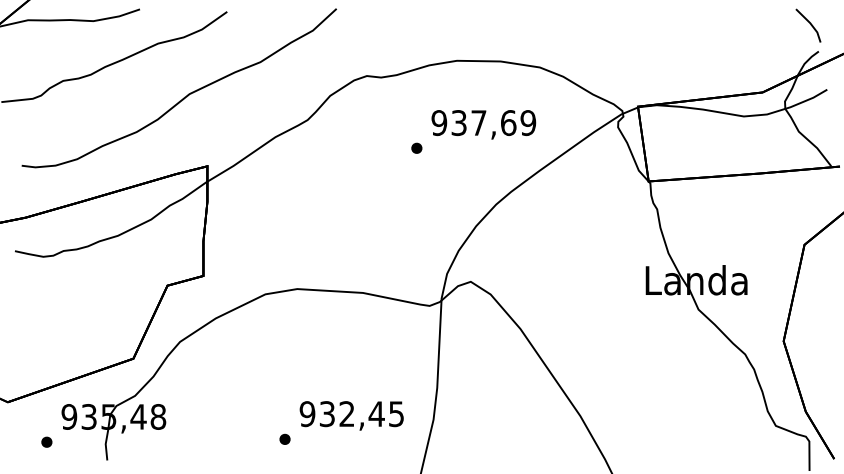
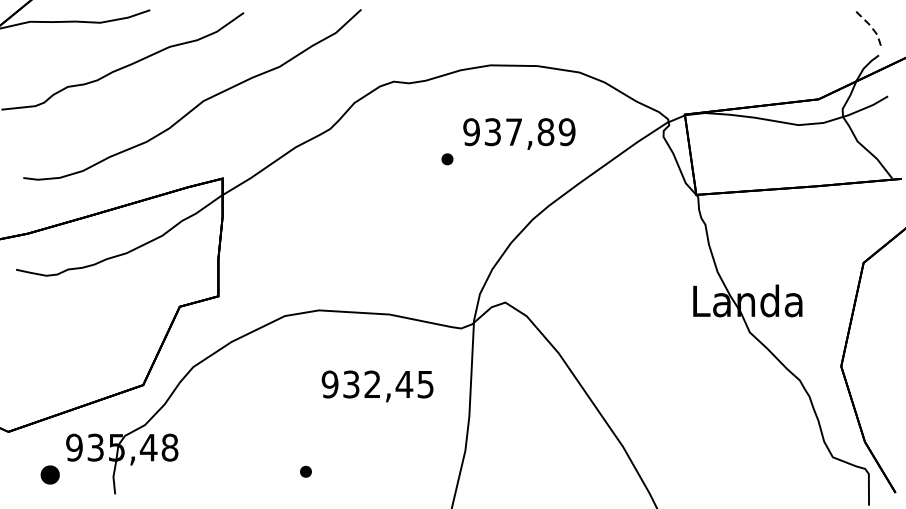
line: (810, 23) -> (870, 25), solid -> dashed
text: (508, 122) -> (545, 131), 937,69 -> 937,89
text: (351, 415) -> (377, 386), moved
part: (46, 441) -> (49, 474), size x1.6

